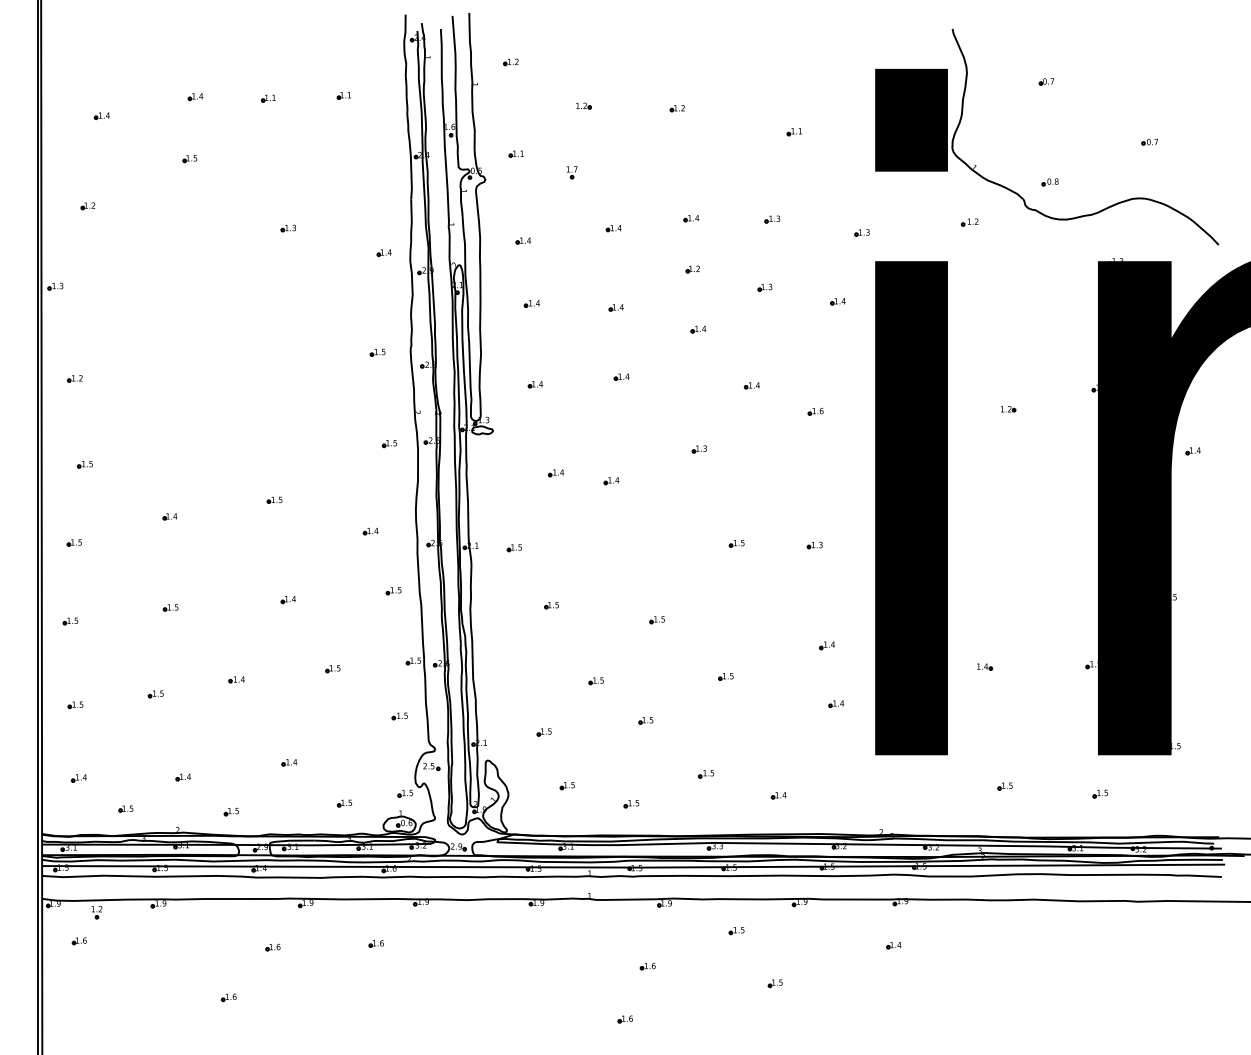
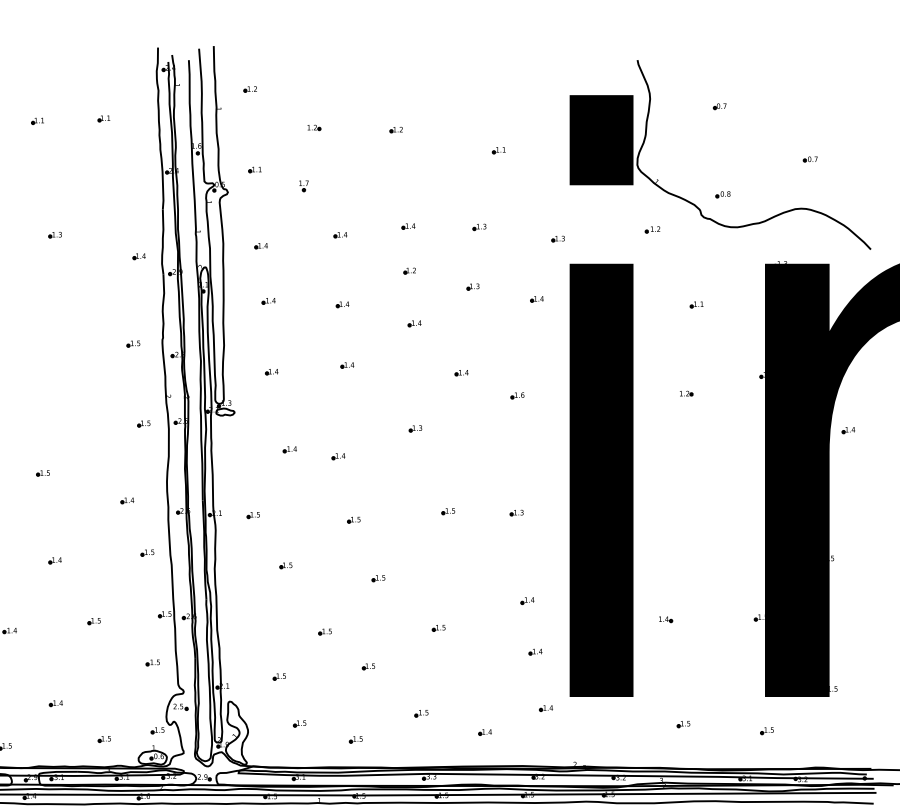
part: (1019, 308) -> (696, 305), added
part: (628, 553) -> (353, 520), added
part: (848, 768) -> (546, 708), added

